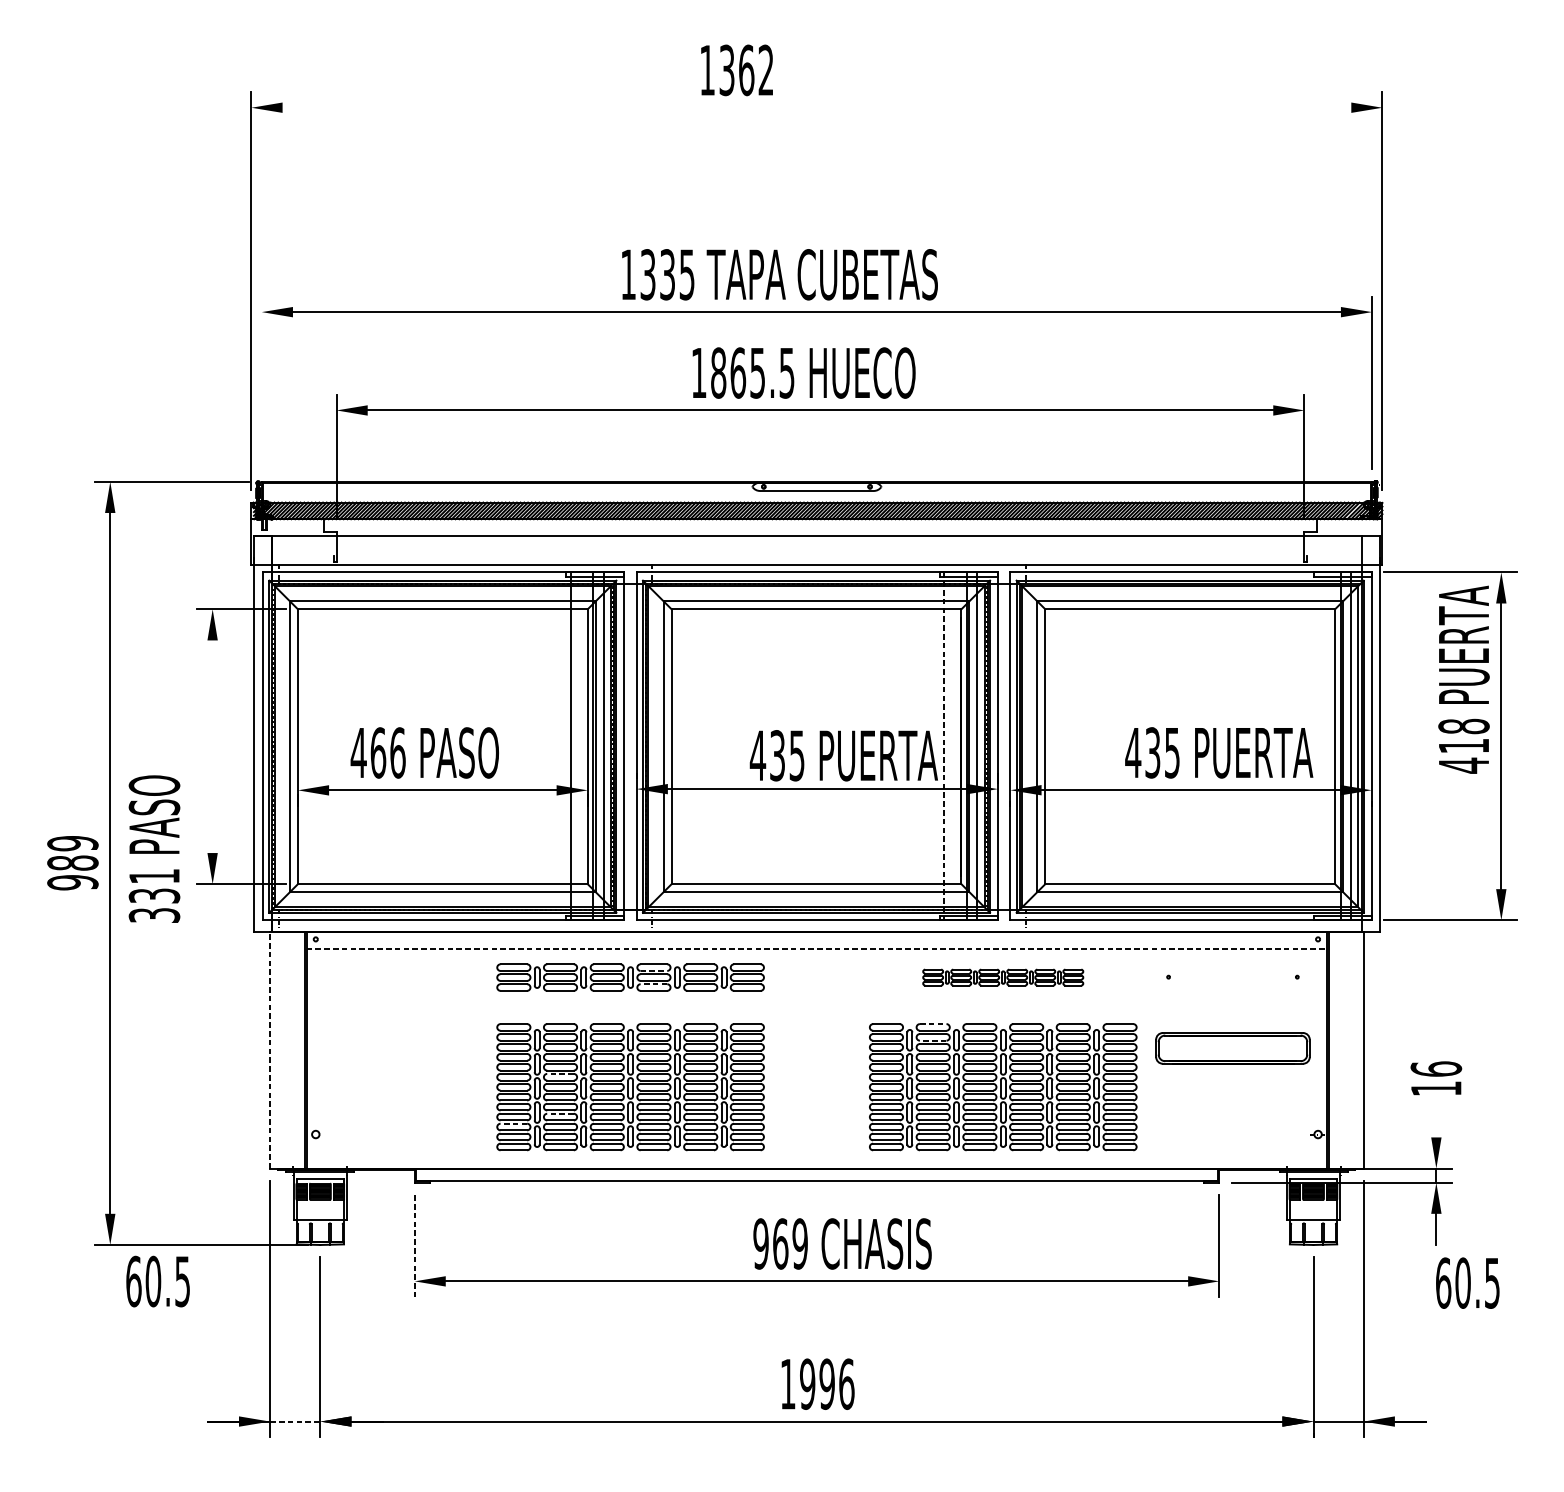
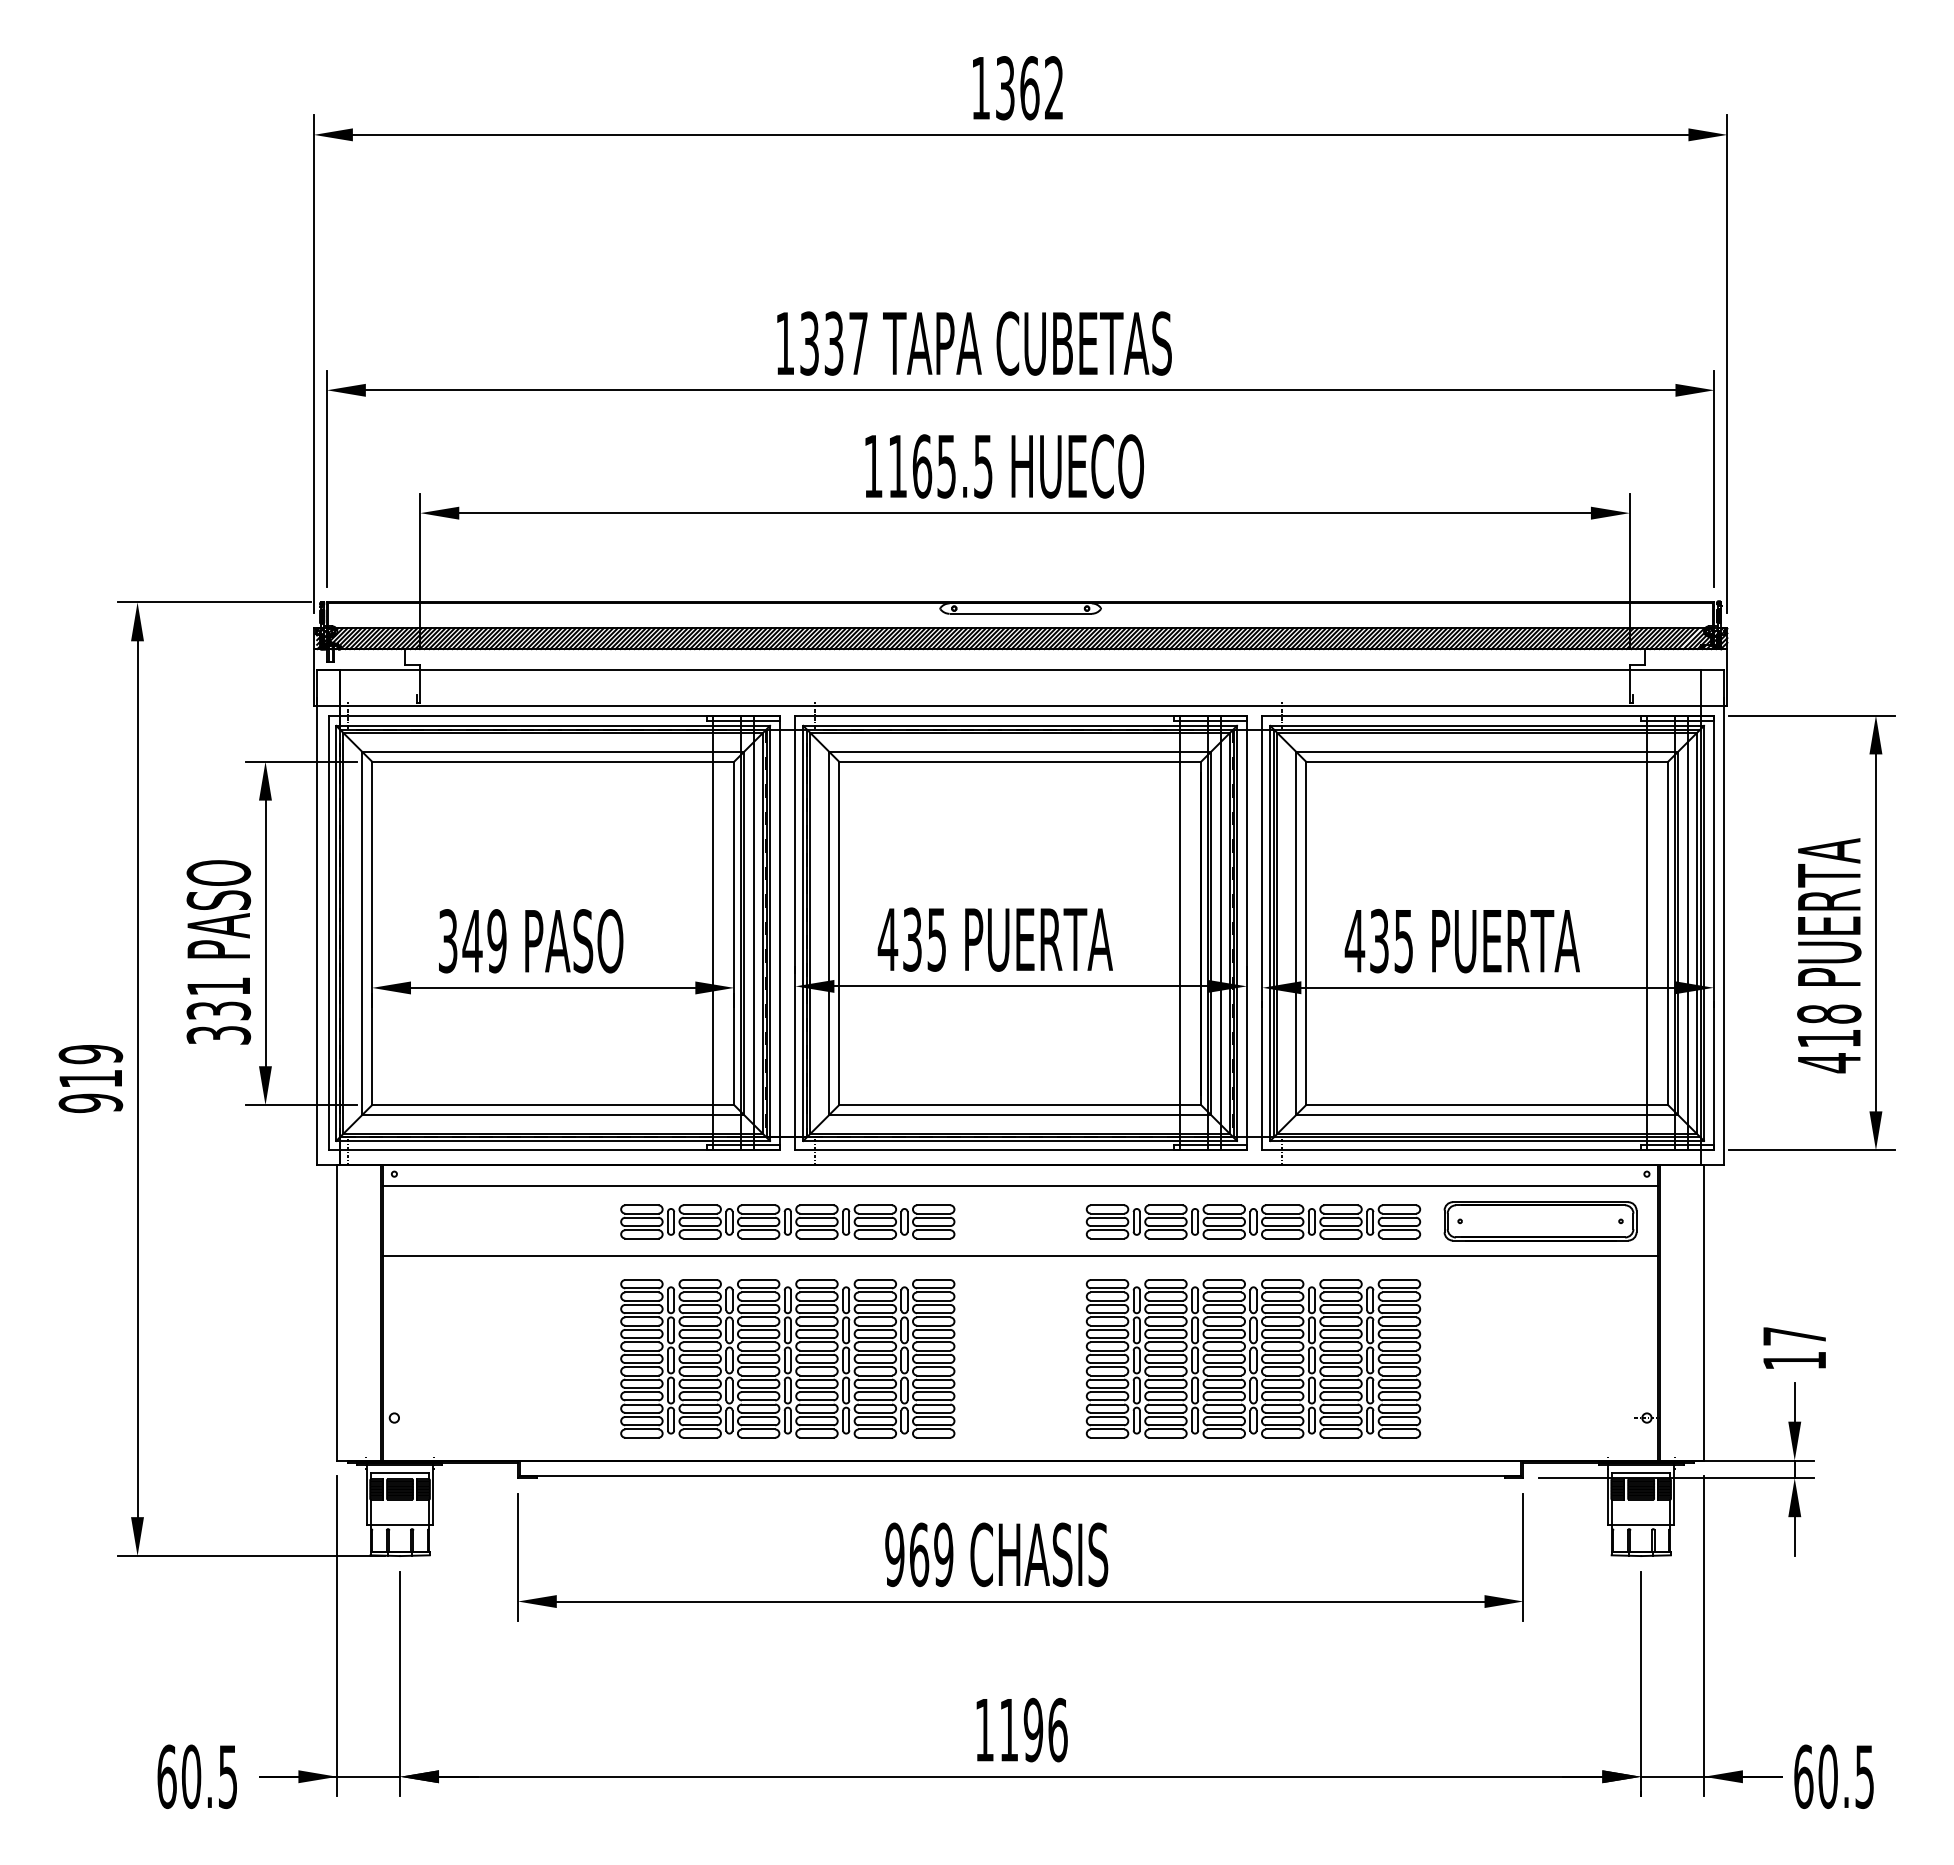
text: (736, 70) -> (1017, 88), moved
line: (816, 107) -> (1020, 134), added
text: (687, 274) -> (858, 343), 1335 -> 1337
text: (718, 373) -> (897, 466), 1865.5 -> 1165.5
line: (261, 382) -> (326, 478), added
text: (1464, 679) -> (1829, 955), moved
line: (212, 746) -> (265, 933), added
line: (944, 746) -> (1179, 933), dashed -> solid
line: (1317, 746) -> (1646, 932), added
text: (1218, 752) -> (1461, 940), moved
text: (378, 753) -> (472, 941), 466 -> 349
text: (843, 755) -> (994, 939), moved
text: (154, 849) -> (218, 952), moved
text: (72, 862) -> (90, 1078), 989 -> 919
line: (816, 948) -> (1020, 1185), dashed -> solid
line: (653, 970) -> (816, 1213), dashed -> solid
part: (1003, 977) -> (1253, 1221), size x1.67
line: (653, 984) -> (816, 1230), dashed -> solid
line: (816, 1004) -> (1020, 1255), added
line: (932, 1024) -> (1165, 1280), dashed -> solid
line: (932, 1040) -> (1165, 1300), dashed -> solid
part: (1232, 1048) -> (1540, 1221), moved
line: (270, 1050) -> (337, 1312), dashed -> solid
text: (1436, 1068) -> (1794, 1335), 16 -> 17
line: (560, 1074) -> (700, 1342), dashed -> solid
line: (560, 1114) -> (700, 1392), dashed -> solid
line: (1436, 1121) -> (1794, 1401), added
line: (513, 1123) -> (641, 1404), dashed -> solid
text: (842, 1243) -> (996, 1554), moved
line: (414, 1246) -> (517, 1557), dashed -> solid
text: (157, 1281) -> (196, 1776), moved
text: (1467, 1282) -> (1833, 1776), moved
text: (807, 1383) -> (1008, 1729), 1996 -> 1196
line: (295, 1421) -> (369, 1776), dashed -> solid

